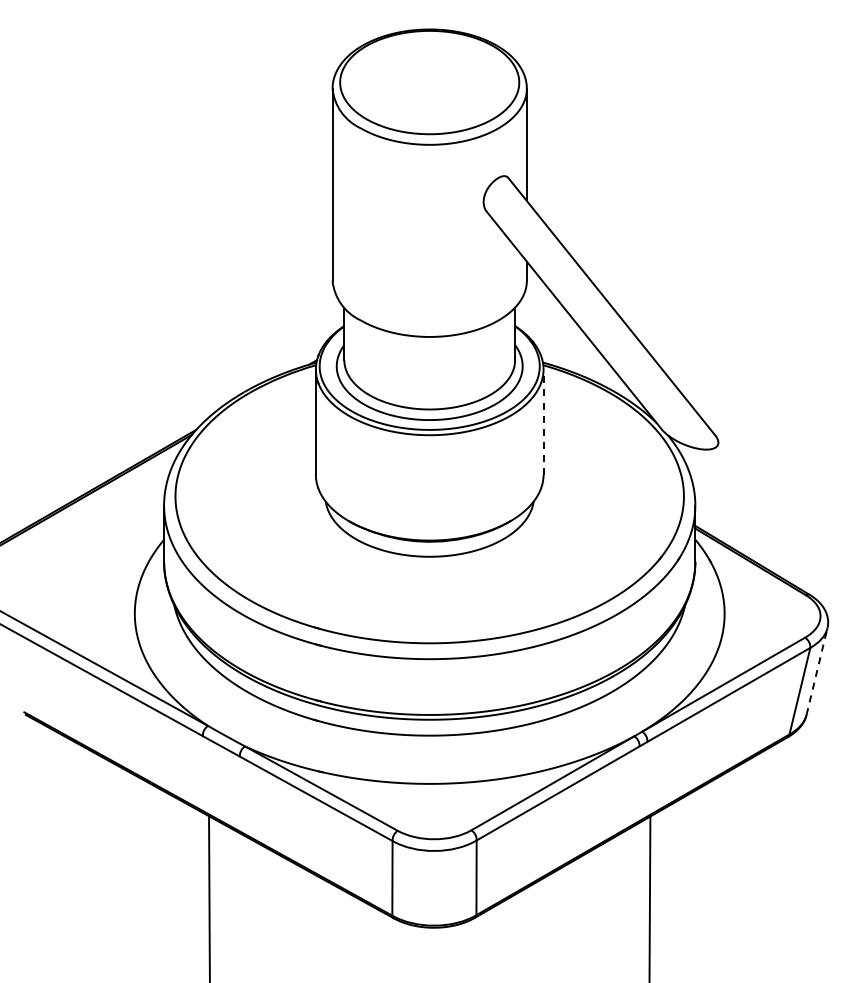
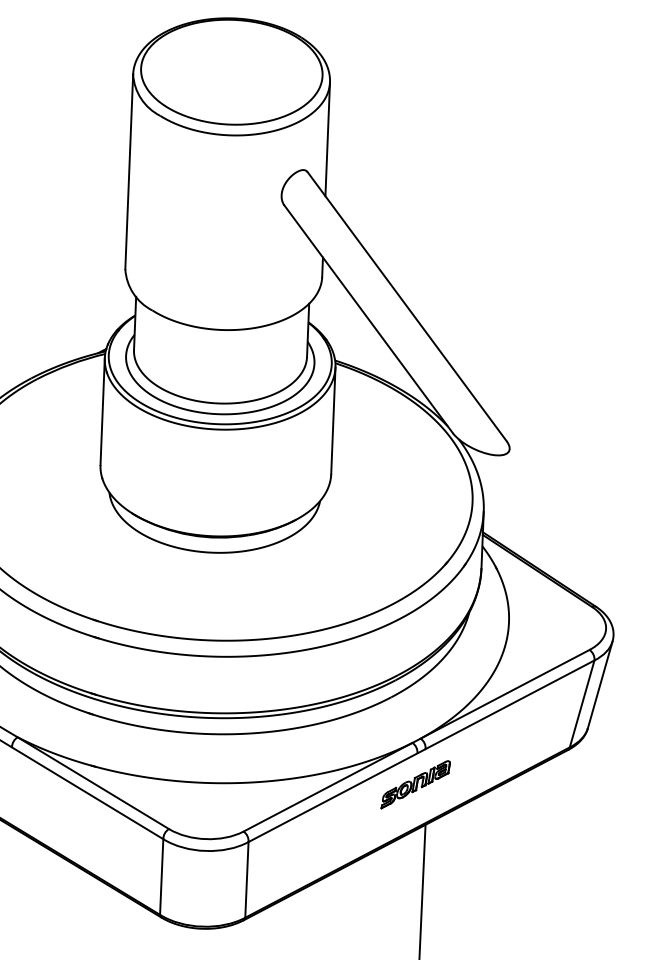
line: (543, 422) -> (333, 421), dashed -> solid
line: (816, 671) -> (599, 684), dashed -> solid
part: (638, 777) -> (415, 784), added

